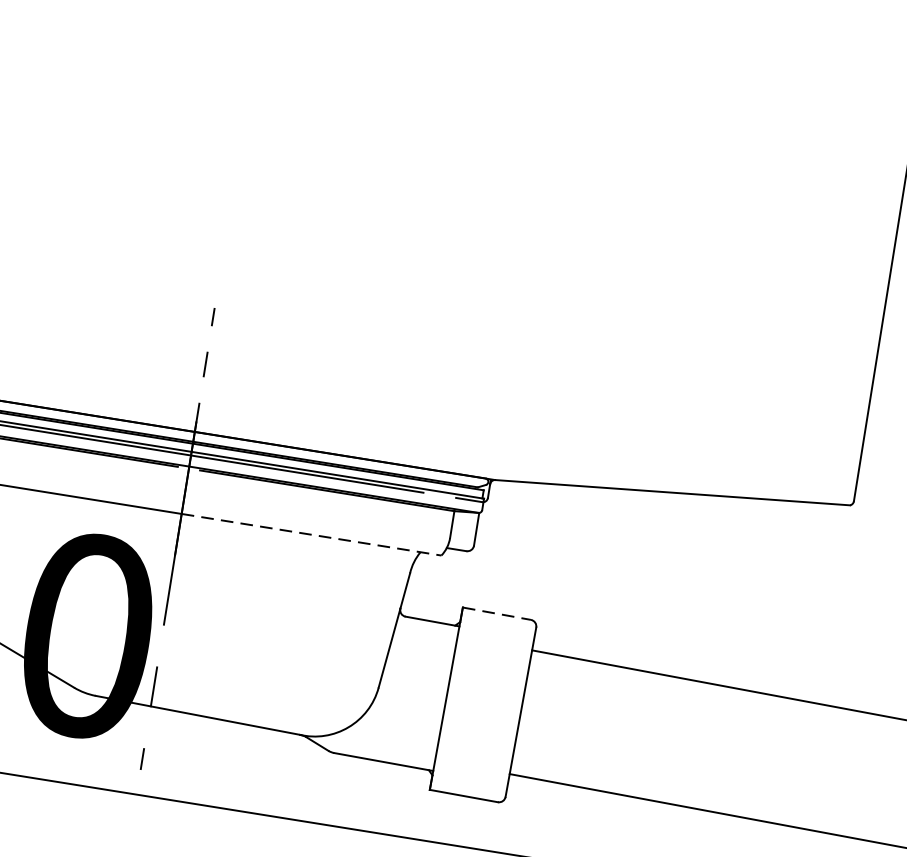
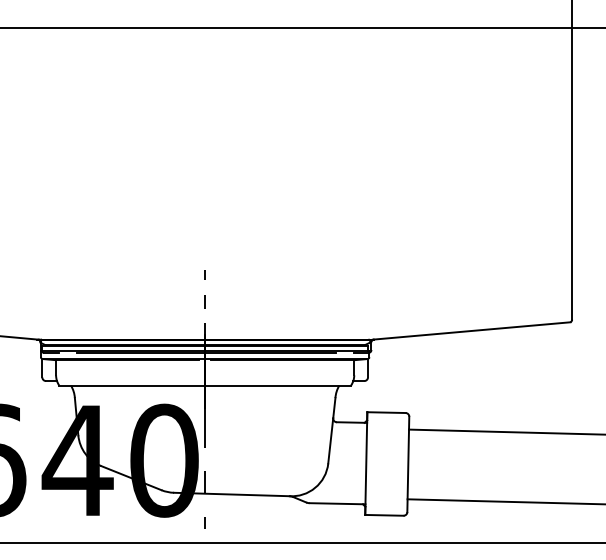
line: (312, 534) -> (278, 385), dashed -> solid
line: (498, 613) -> (387, 412), dashed -> solid

